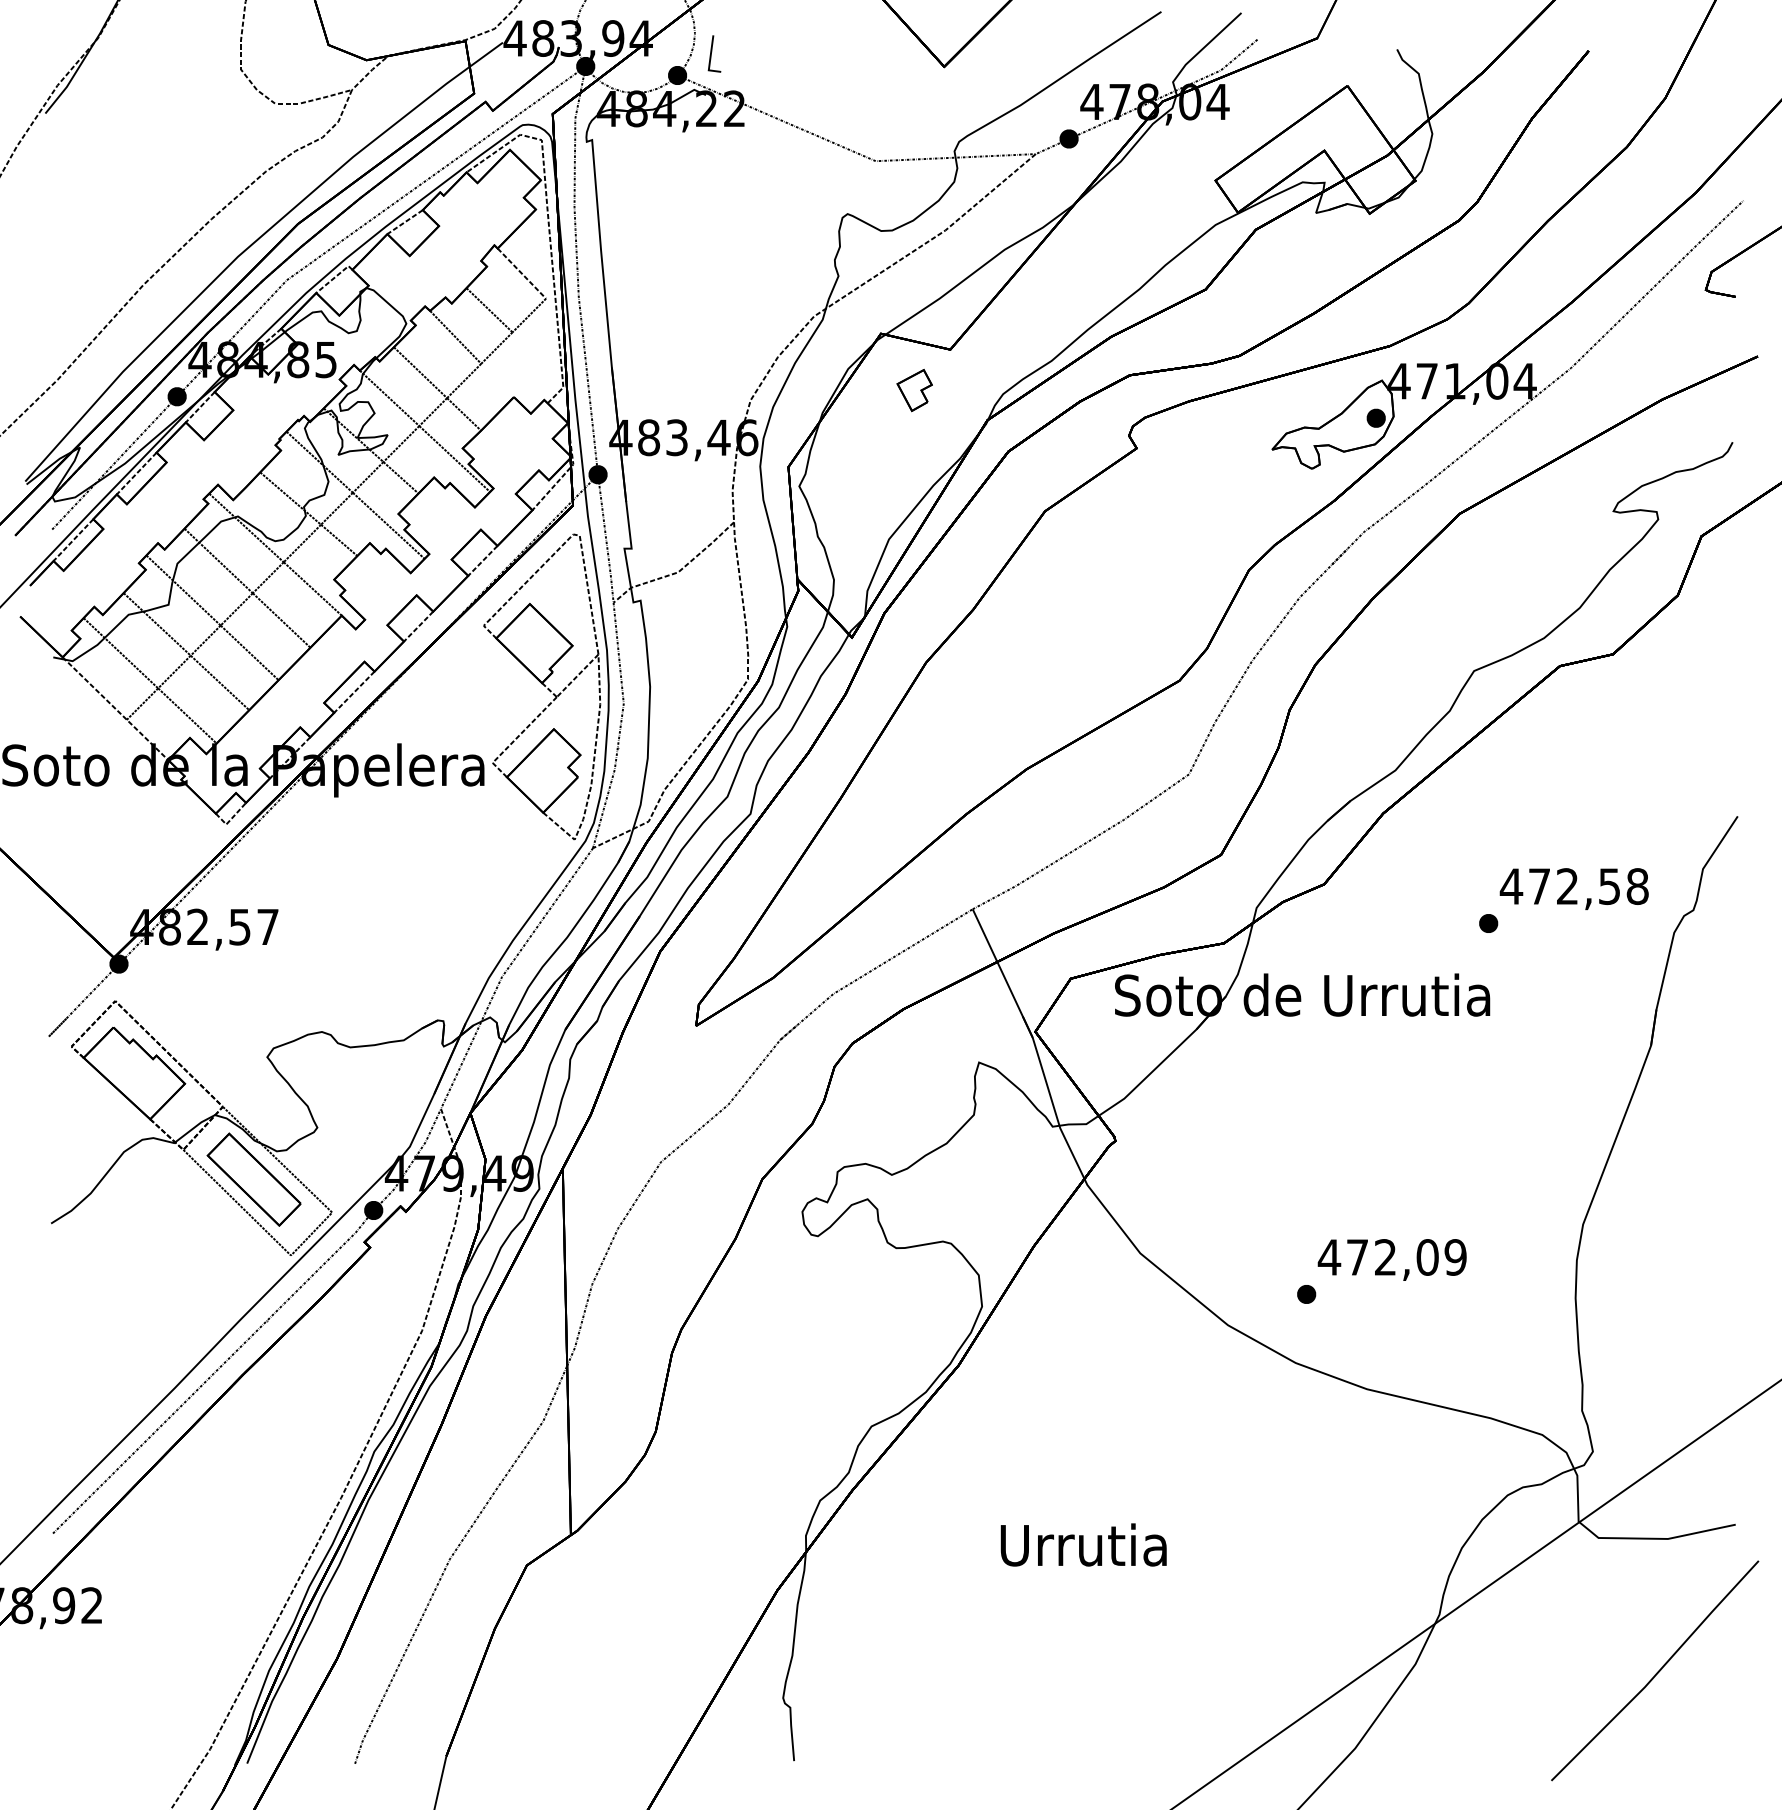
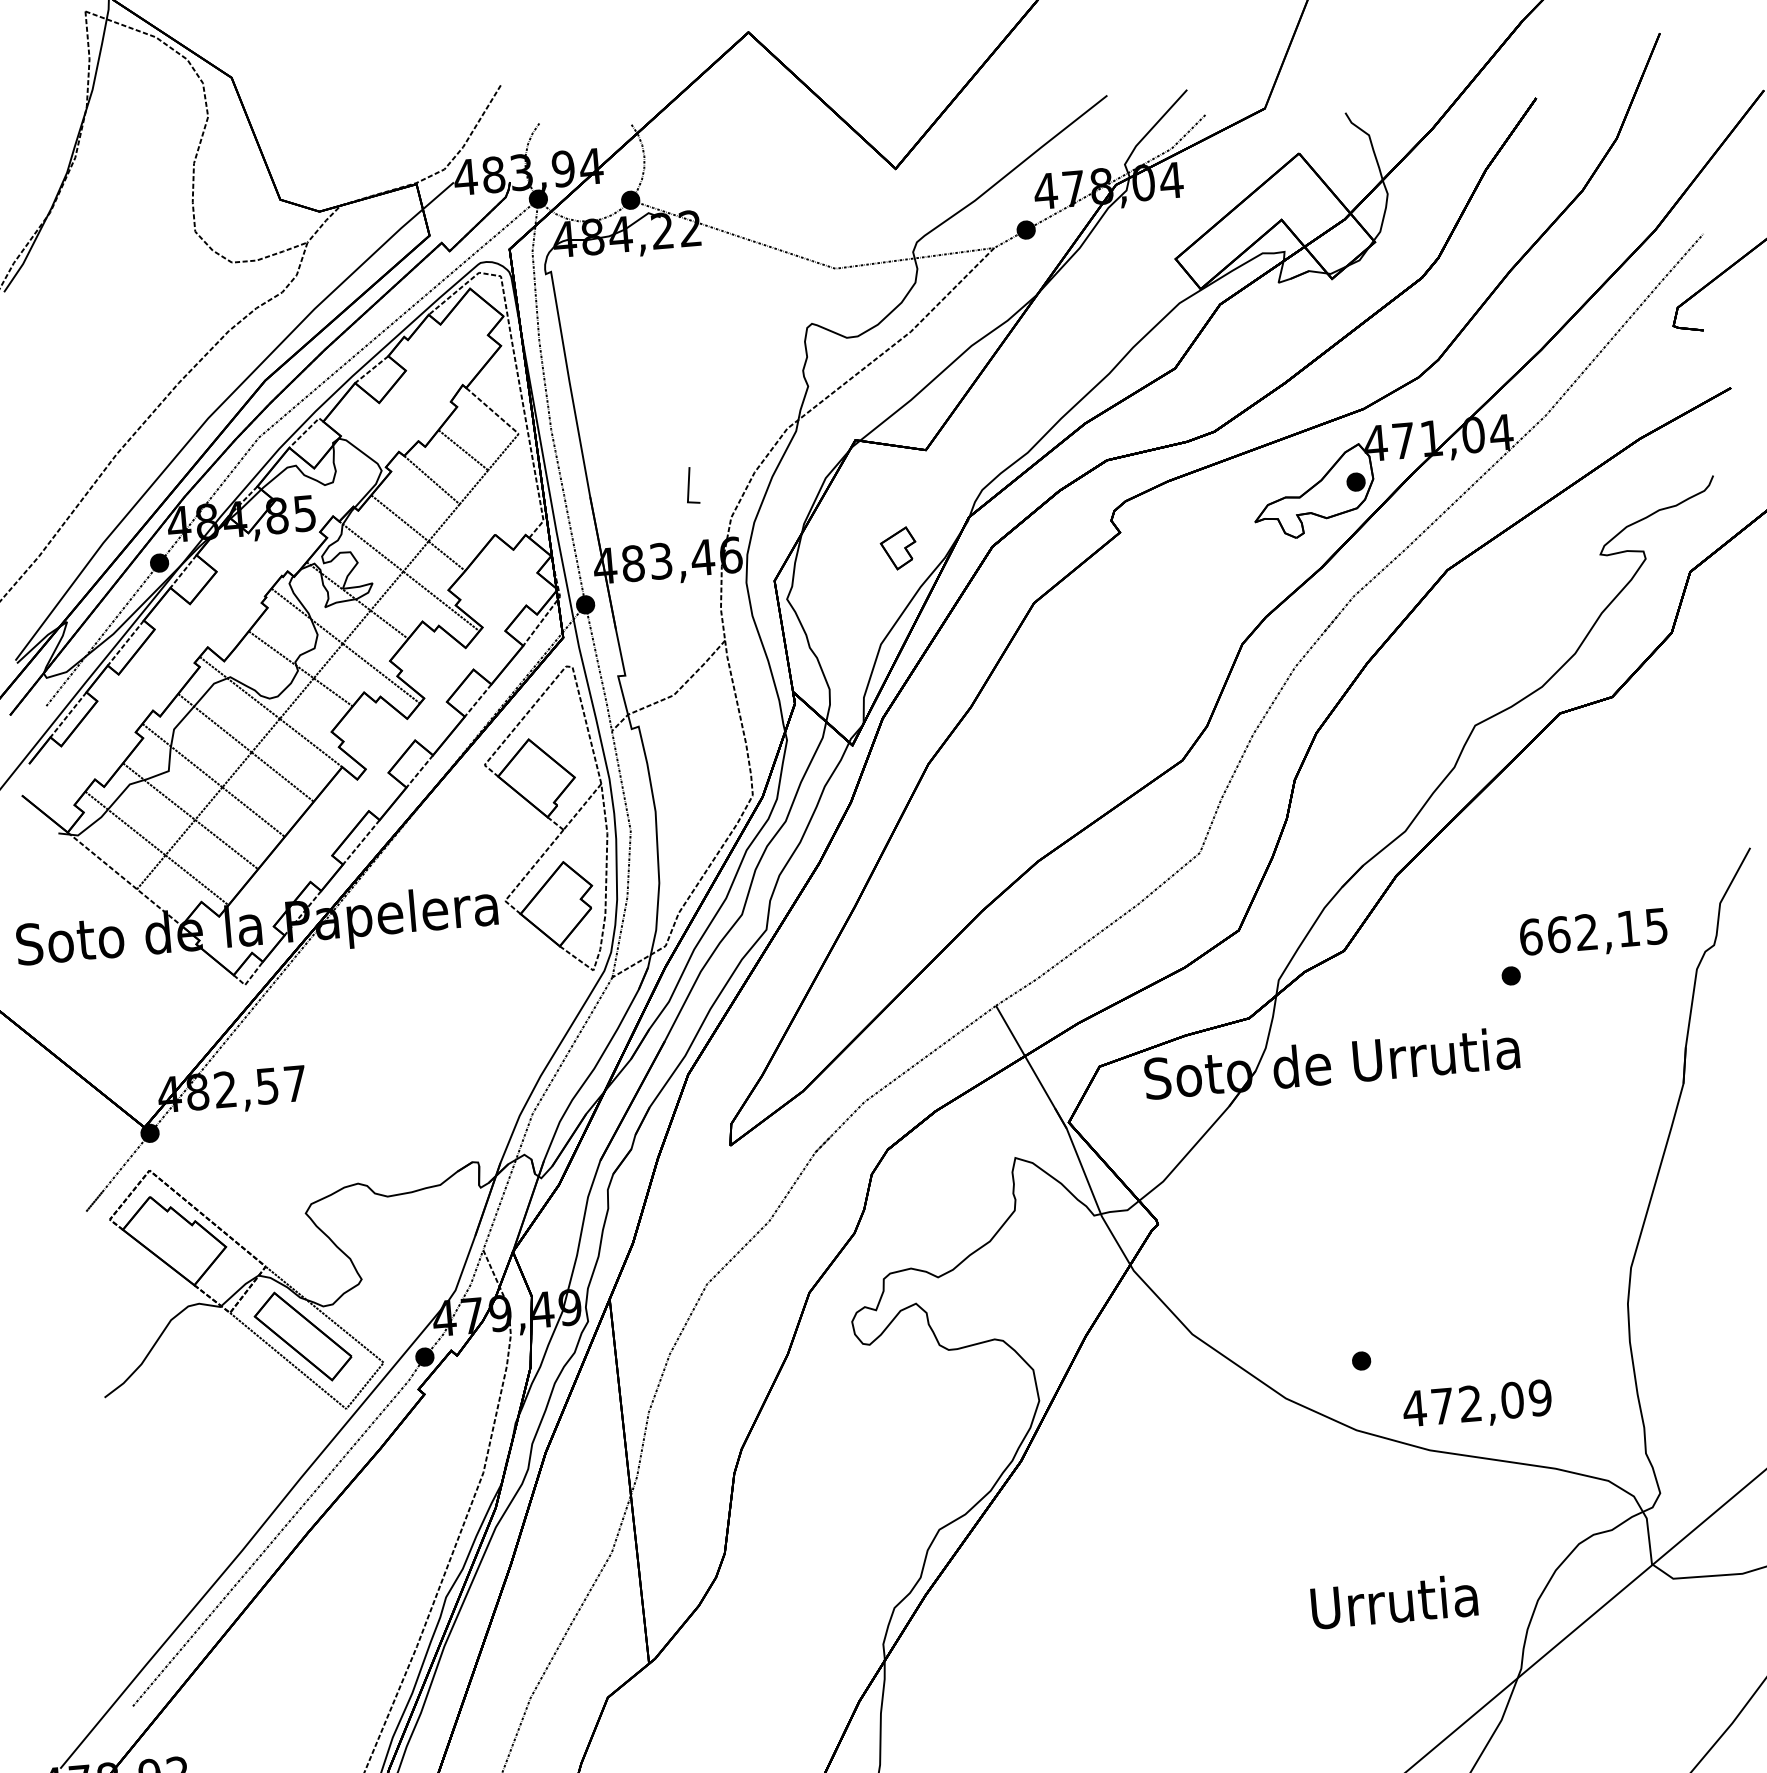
line: (712, 51) -> (690, 483), moved
part: (914, 390) -> (898, 548), moved
text: (1573, 886) -> (1592, 931), 472,58 -> 662,15
text: (1391, 1259) -> (1476, 1405), moved
text: (1083, 1544) -> (1394, 1601), moved

